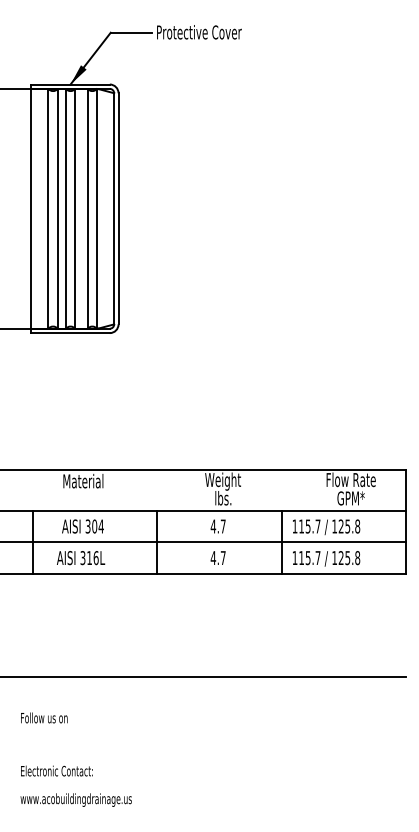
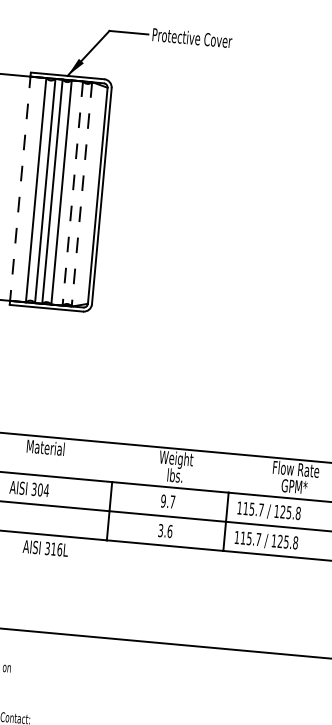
line: (87, 208) -> (72, 193), solid -> dashed
line: (97, 208) -> (82, 194), solid -> dashed
line: (31, 209) -> (20, 189), solid -> dashed
text: (82, 526) -> (28, 488), moved
text: (213, 526) -> (163, 501), 4.7 -> 9.7
text: (81, 558) -> (46, 548), moved
text: (217, 558) -> (164, 531), 4.7 -> 3.6

